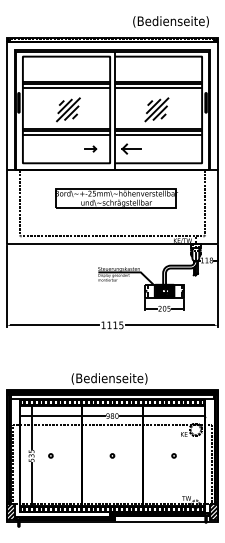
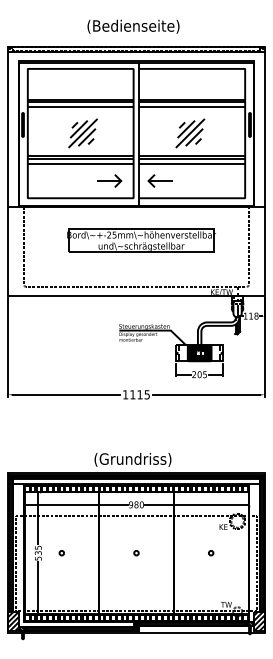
text: (171, 21) -> (133, 26), moved
part: (90, 148) -> (109, 180), size x1.67
text: (109, 378) -> (132, 459), (Bedienseite) -> (Grundriss)

